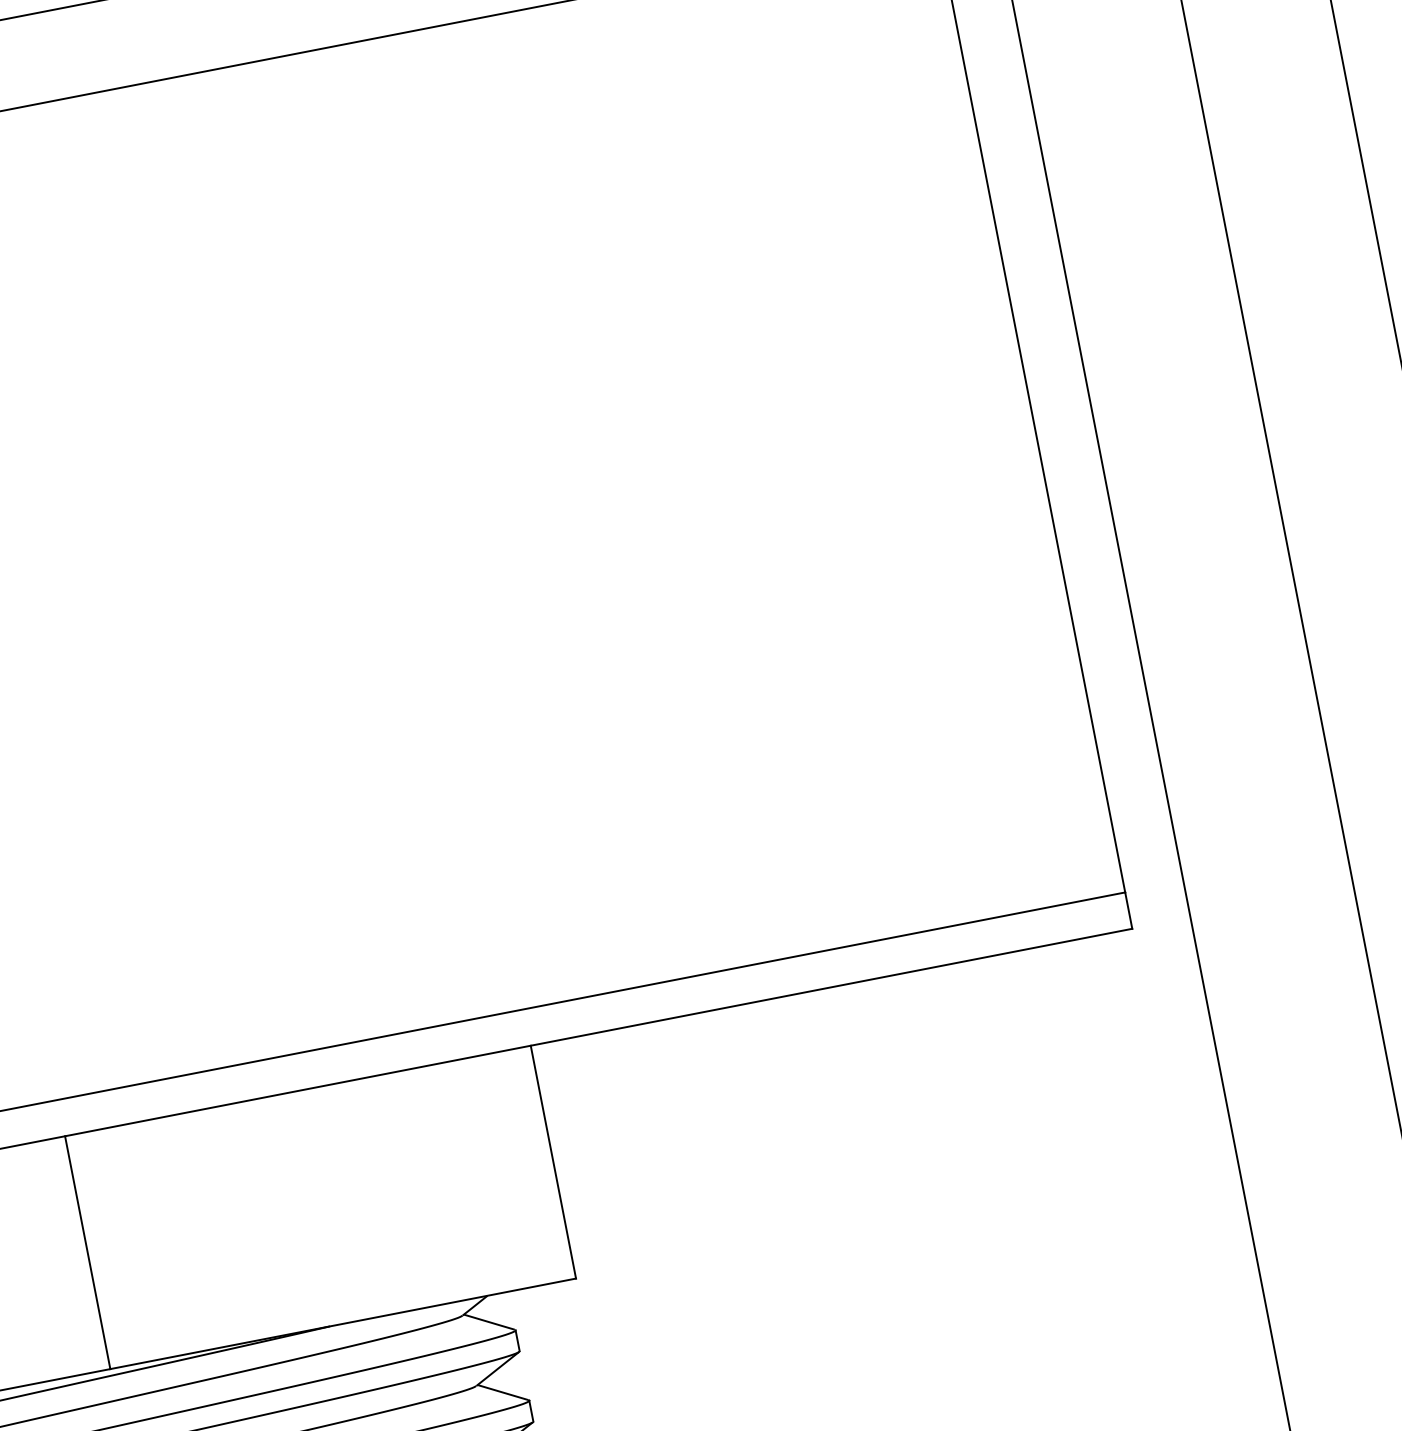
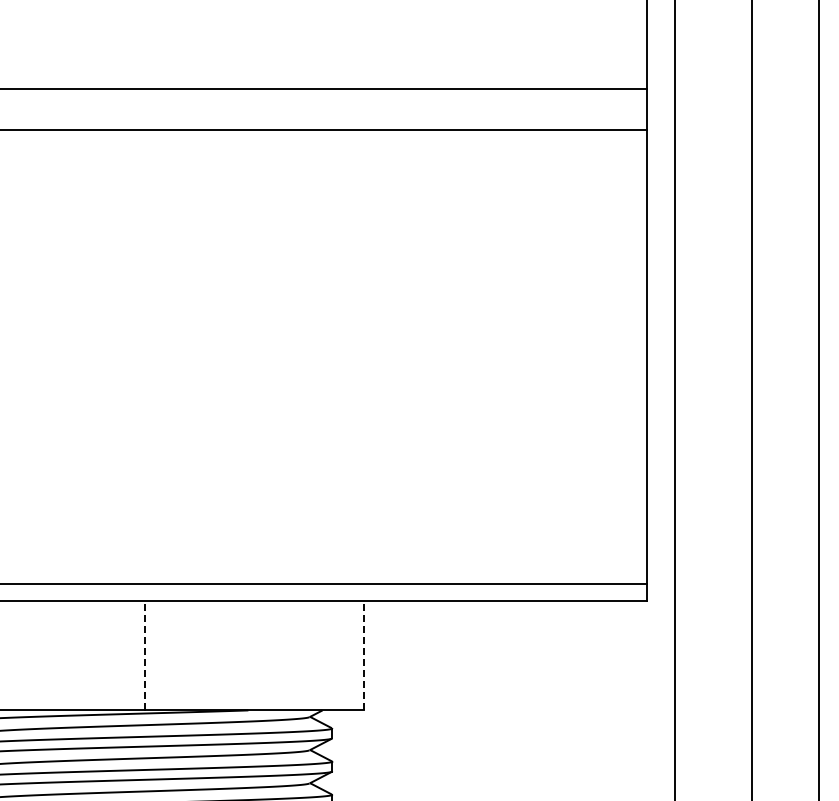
line: (553, 1161) -> (364, 655), solid -> dashed
line: (86, 1252) -> (144, 655), solid -> dashed

